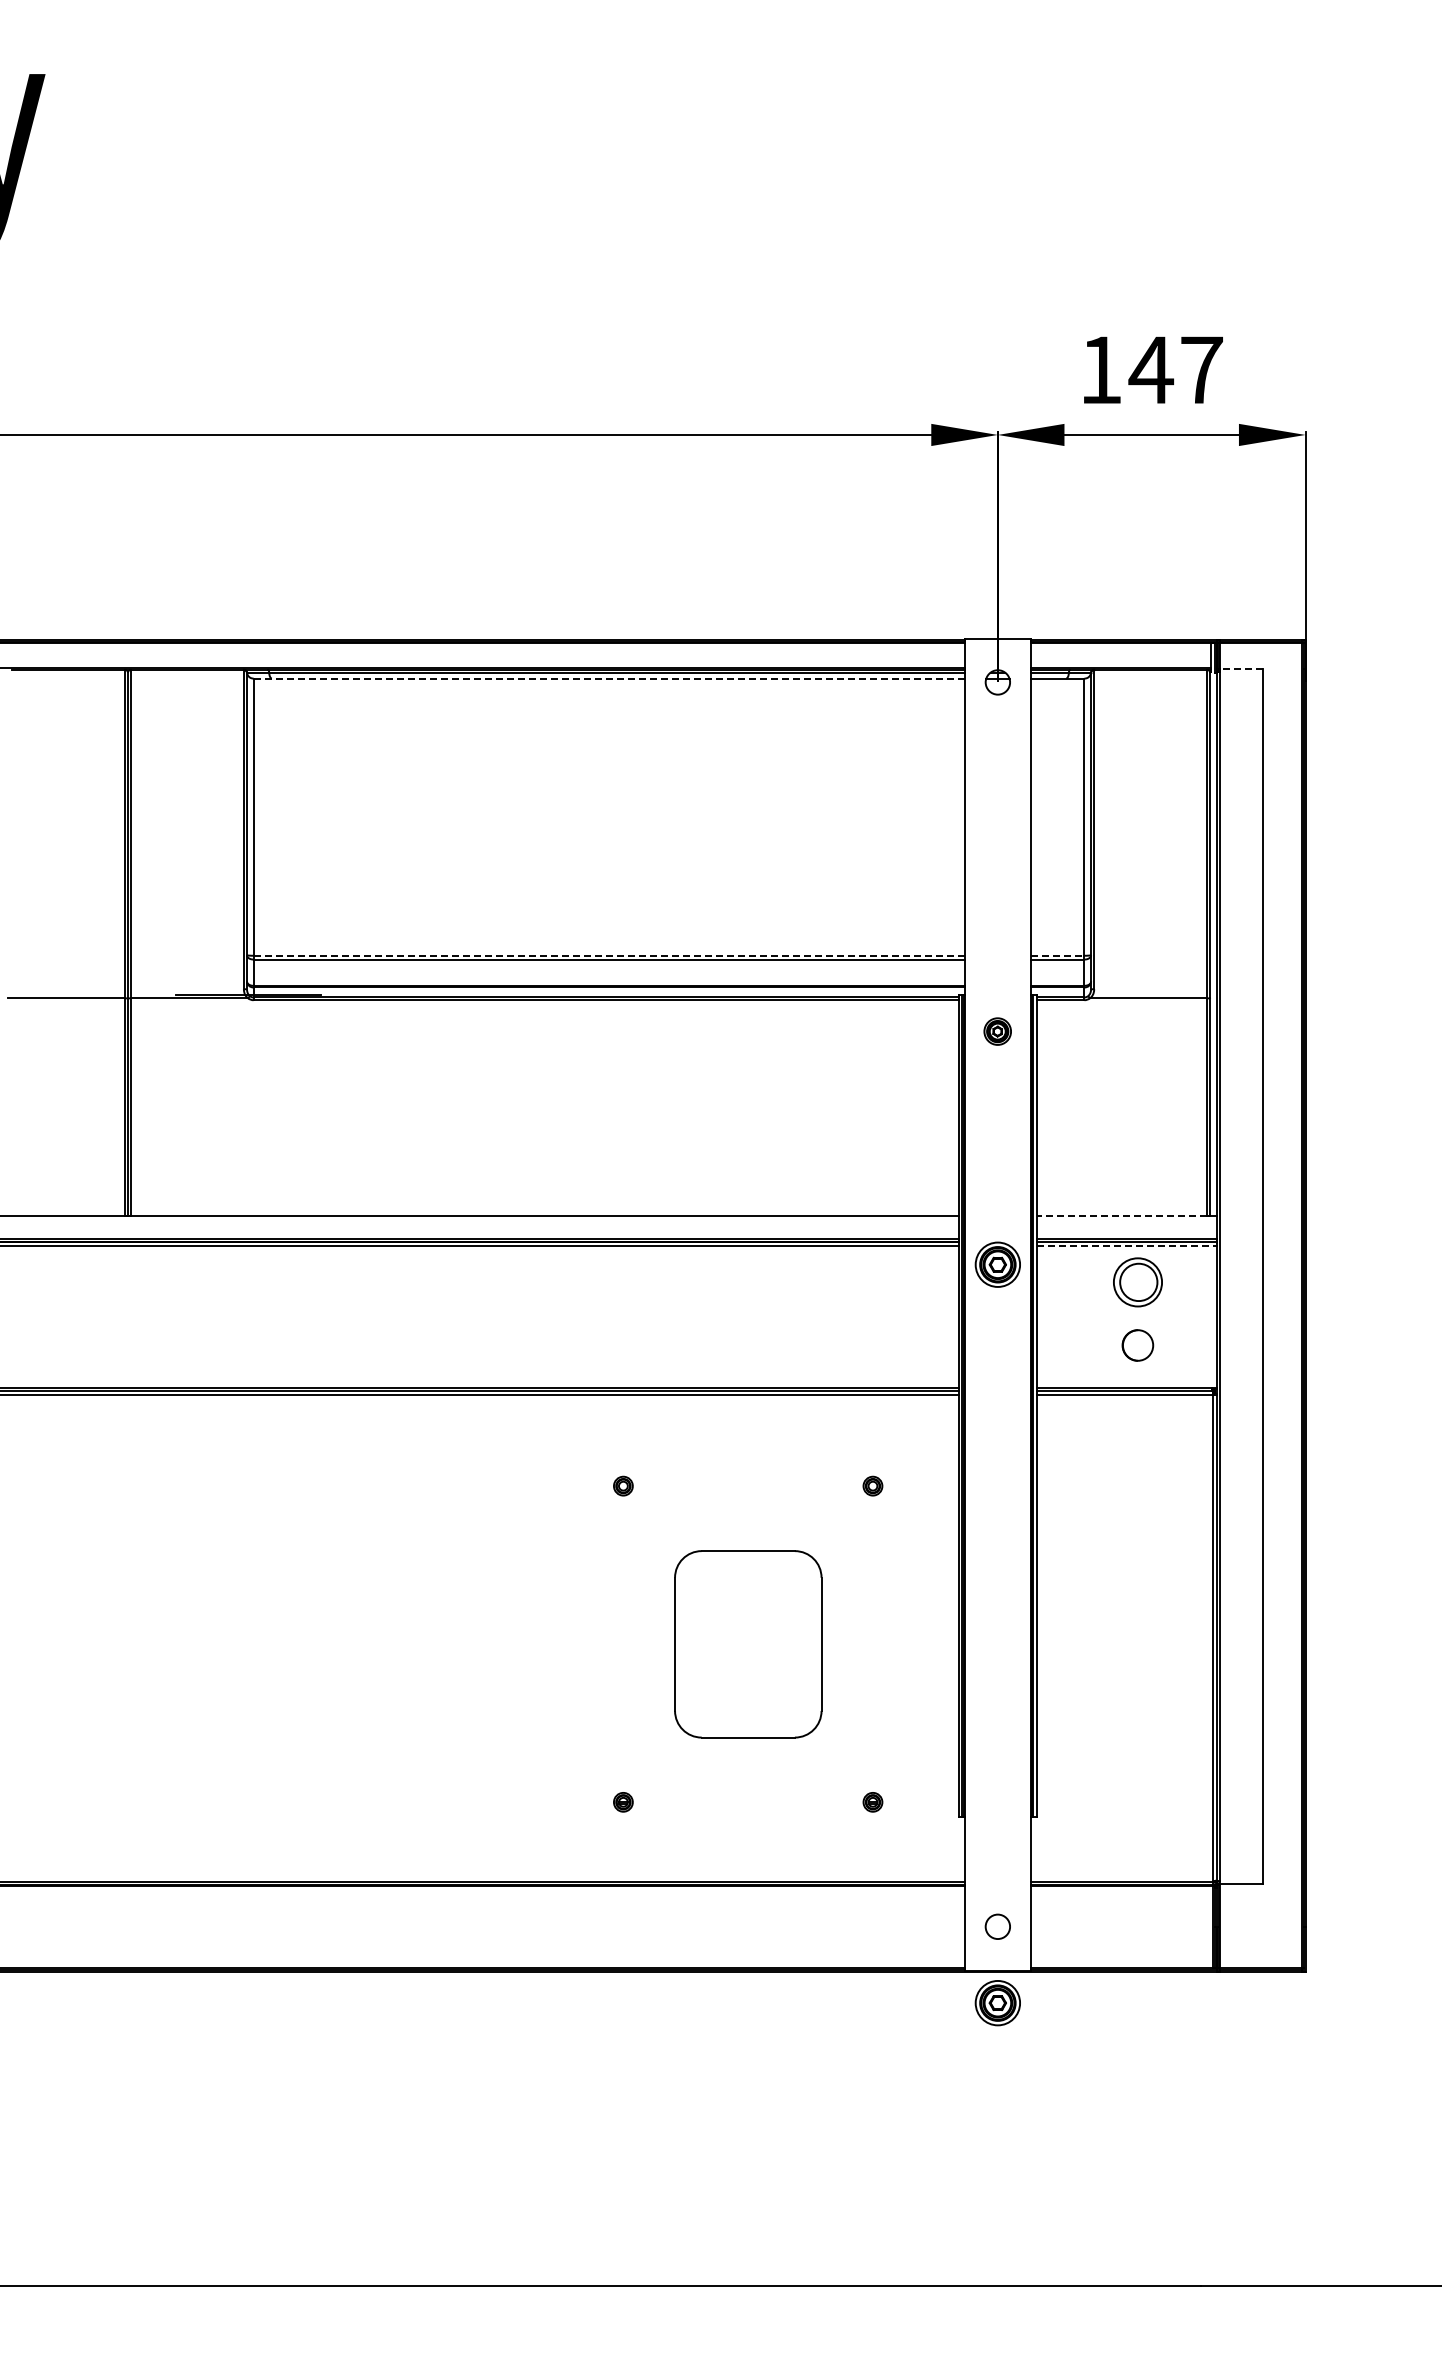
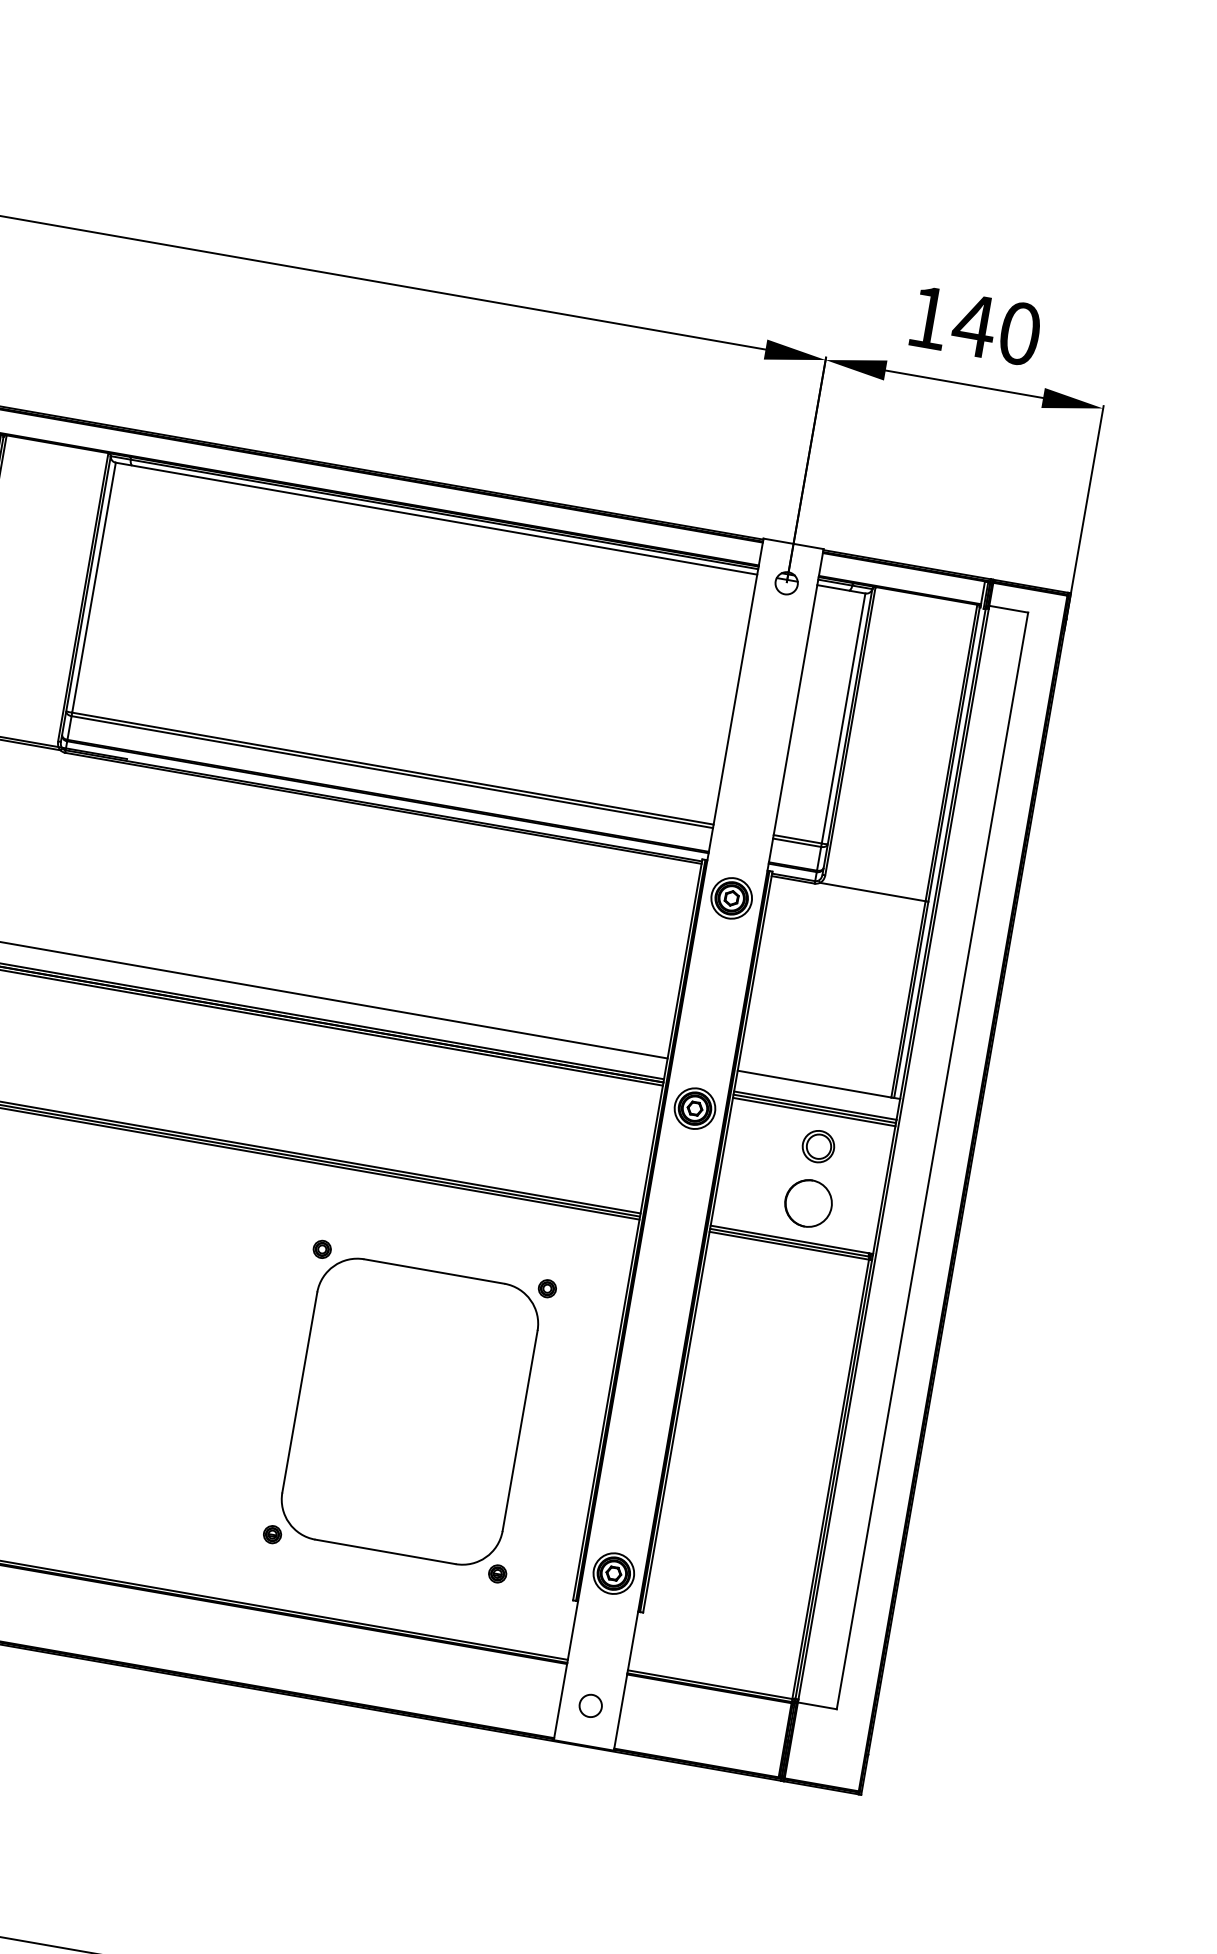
text: (1201, 369) -> (1019, 333), 147 -> 140
line: (1241, 668) -> (1008, 609), dashed -> solid
line: (608, 678) -> (436, 518), dashed -> solid
line: (609, 955) -> (393, 768), dashed -> solid
line: (1057, 955) -> (797, 839), dashed -> solid
part: (997, 1031) -> (731, 898), size x1.67
line: (1121, 1215) -> (814, 1083), dashed -> solid
line: (1127, 1246) -> (814, 1112), dashed -> solid
part: (1137, 1282) -> (818, 1146), size x0.71
circle: (1137, 1345) -> (808, 1203), size x1.67
part: (748, 1644) -> (410, 1411), size x1.67
part: (997, 2003) -> (613, 1573), moved

